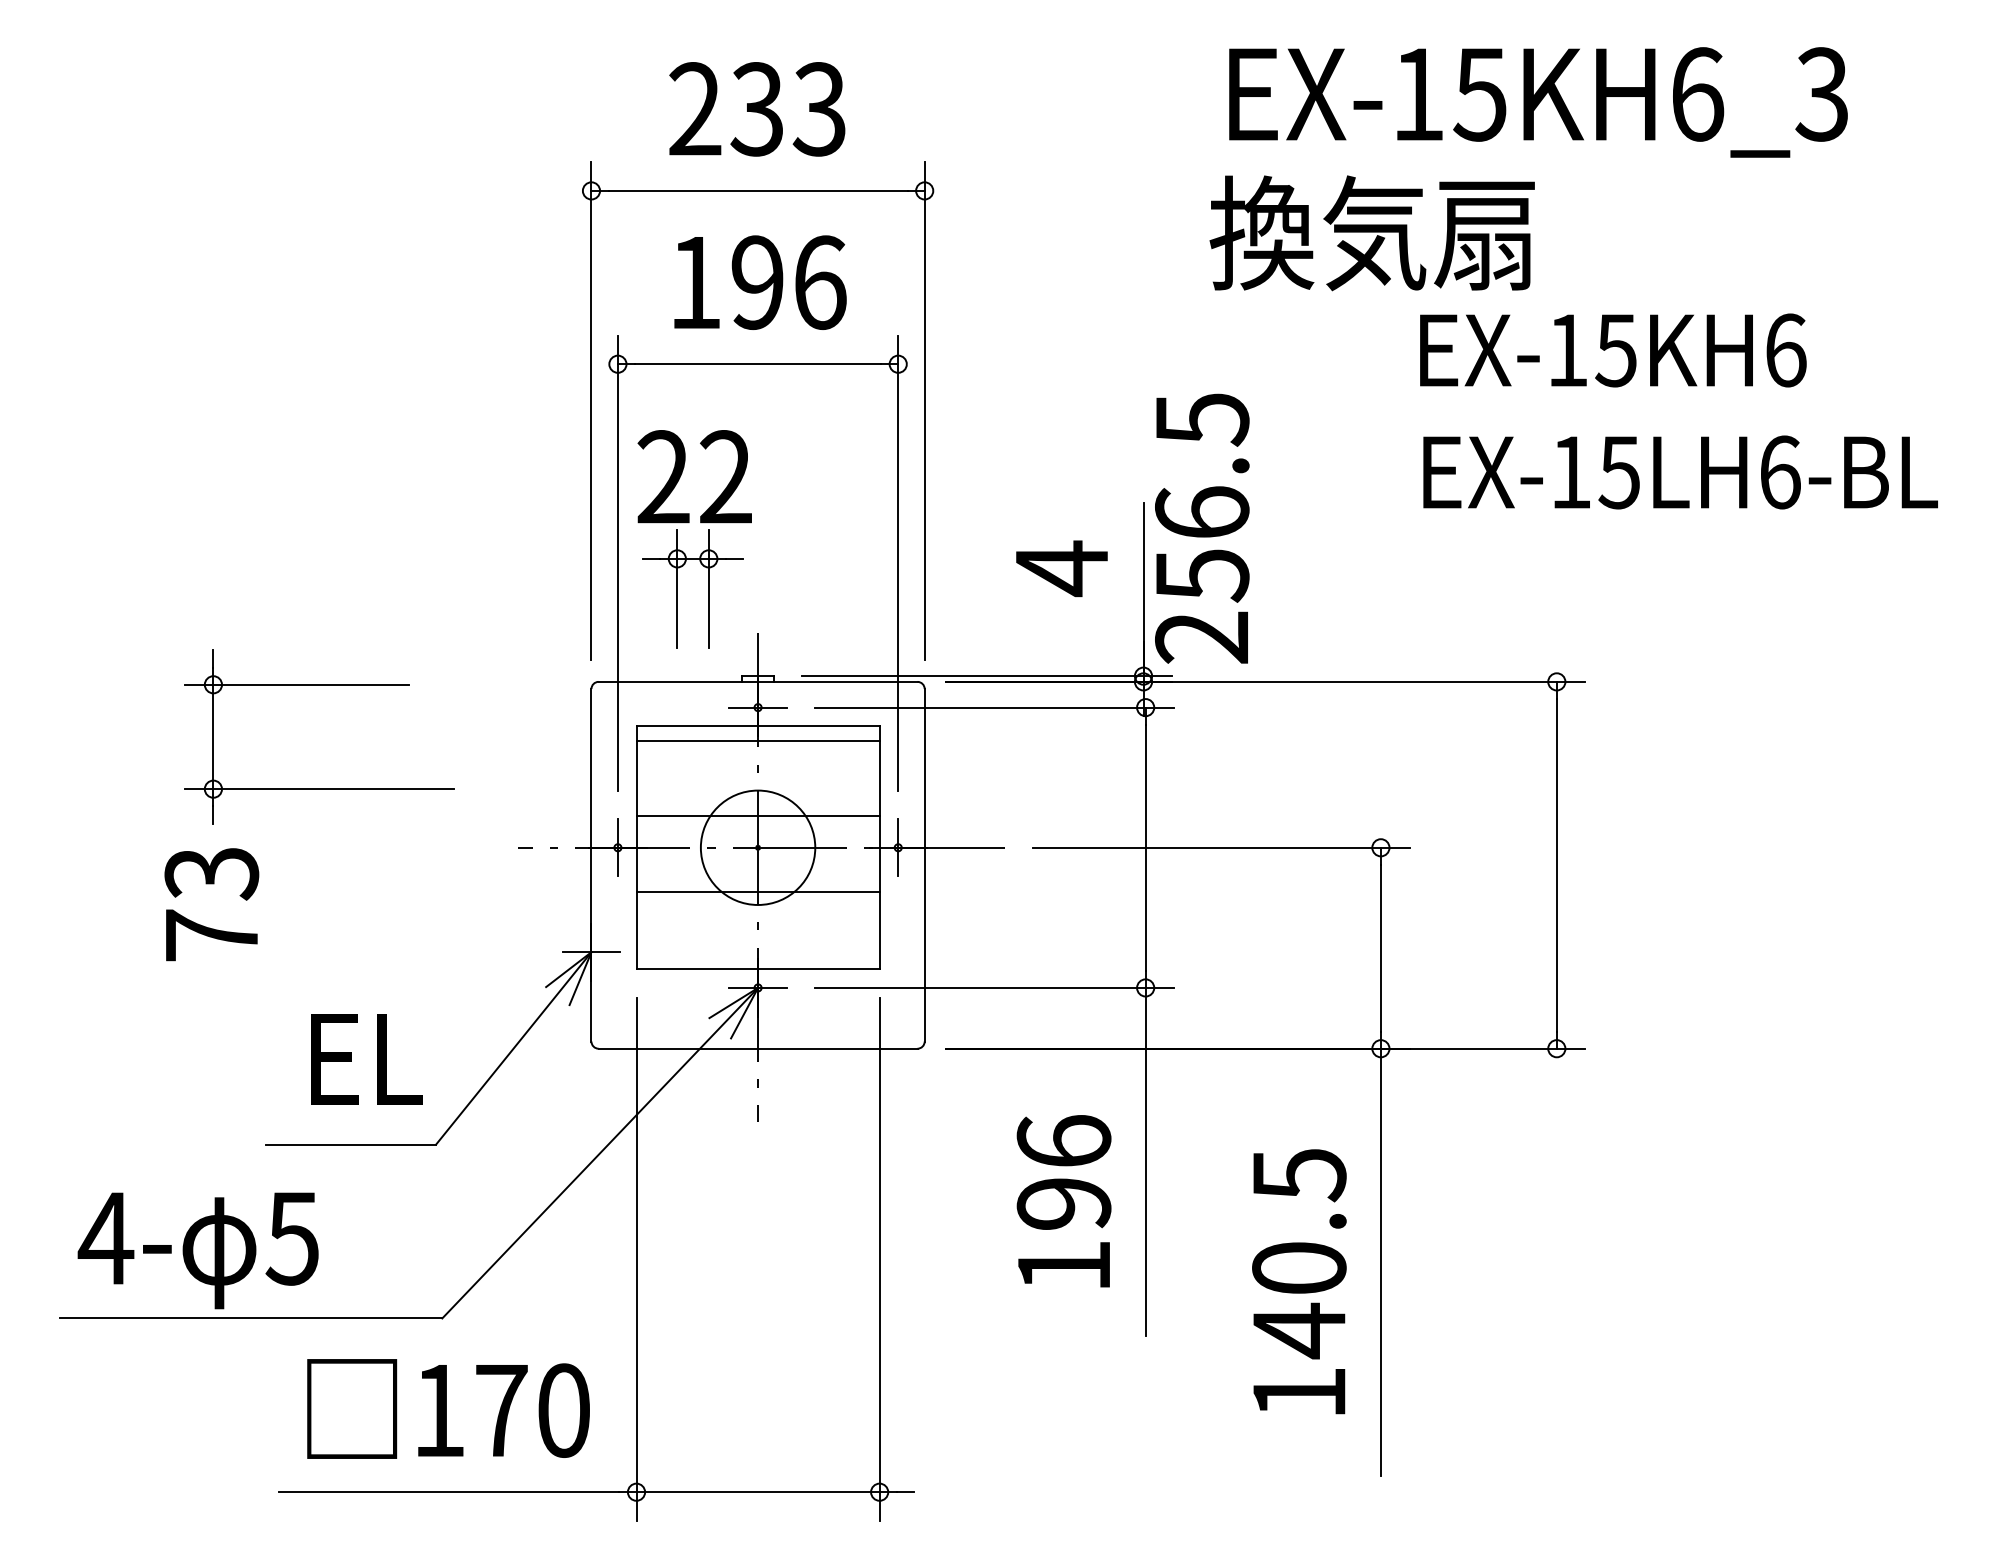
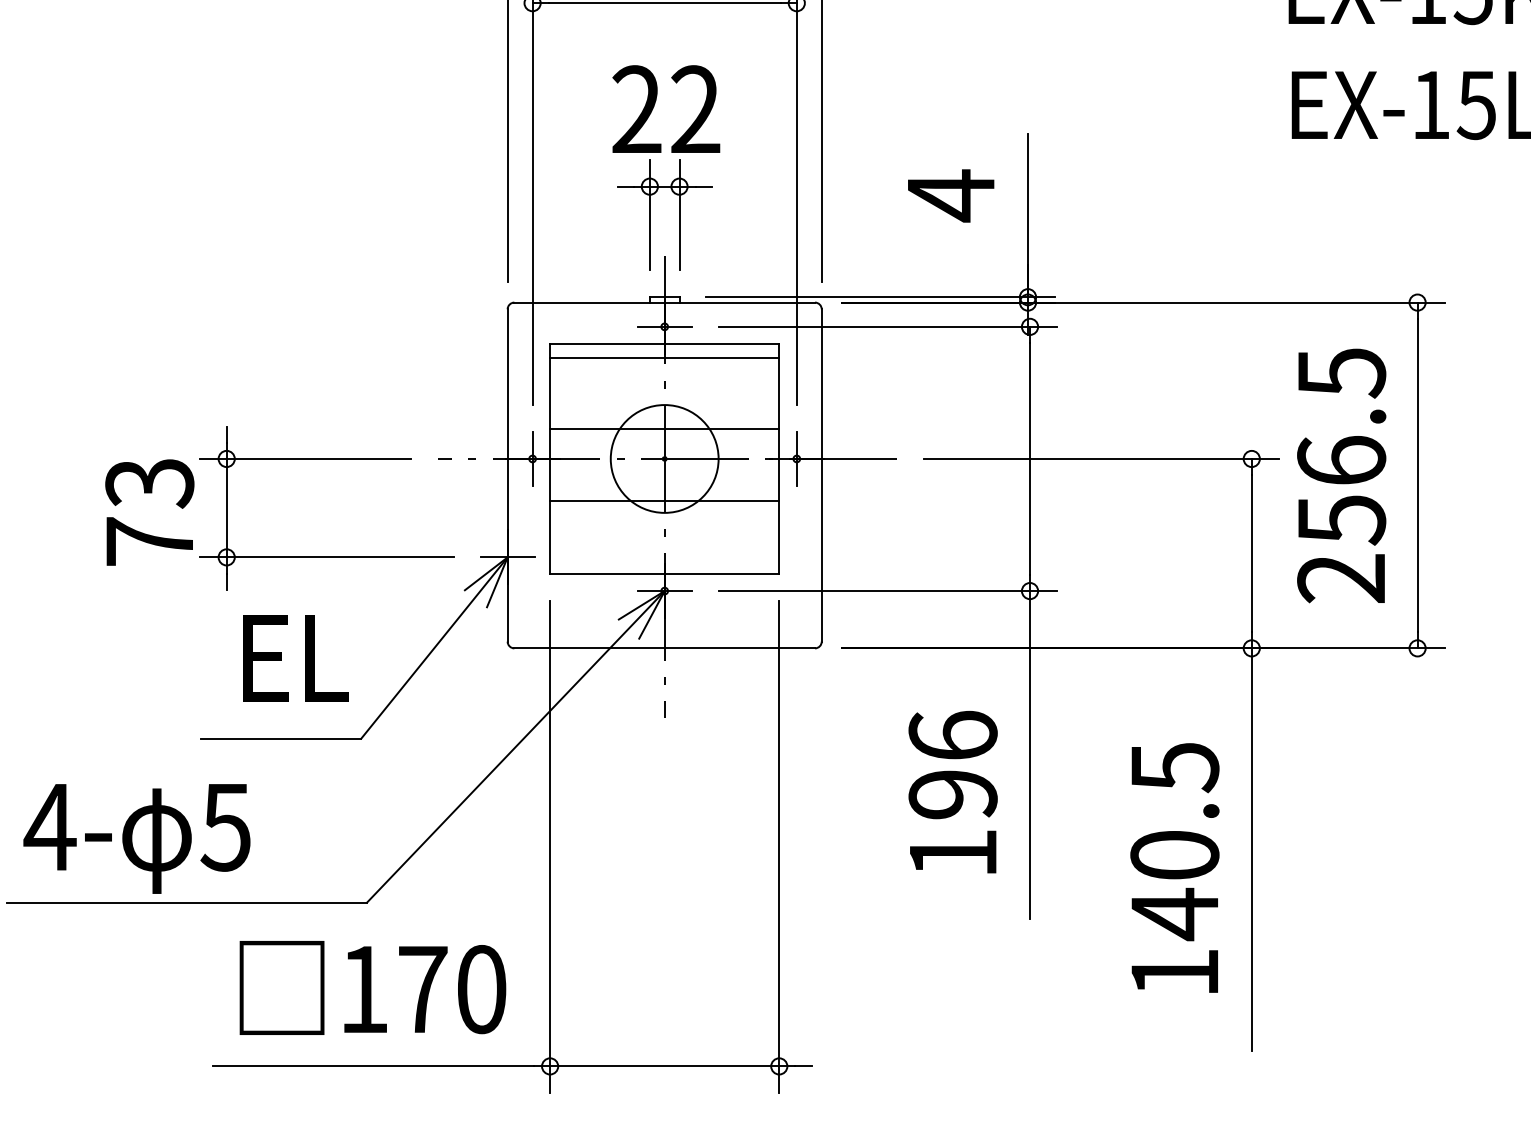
text: (1202, 528) -> (1341, 475), moved
part: (708, 539) -> (679, 168), moved
part: (319, 685) -> (326, 459), moved

